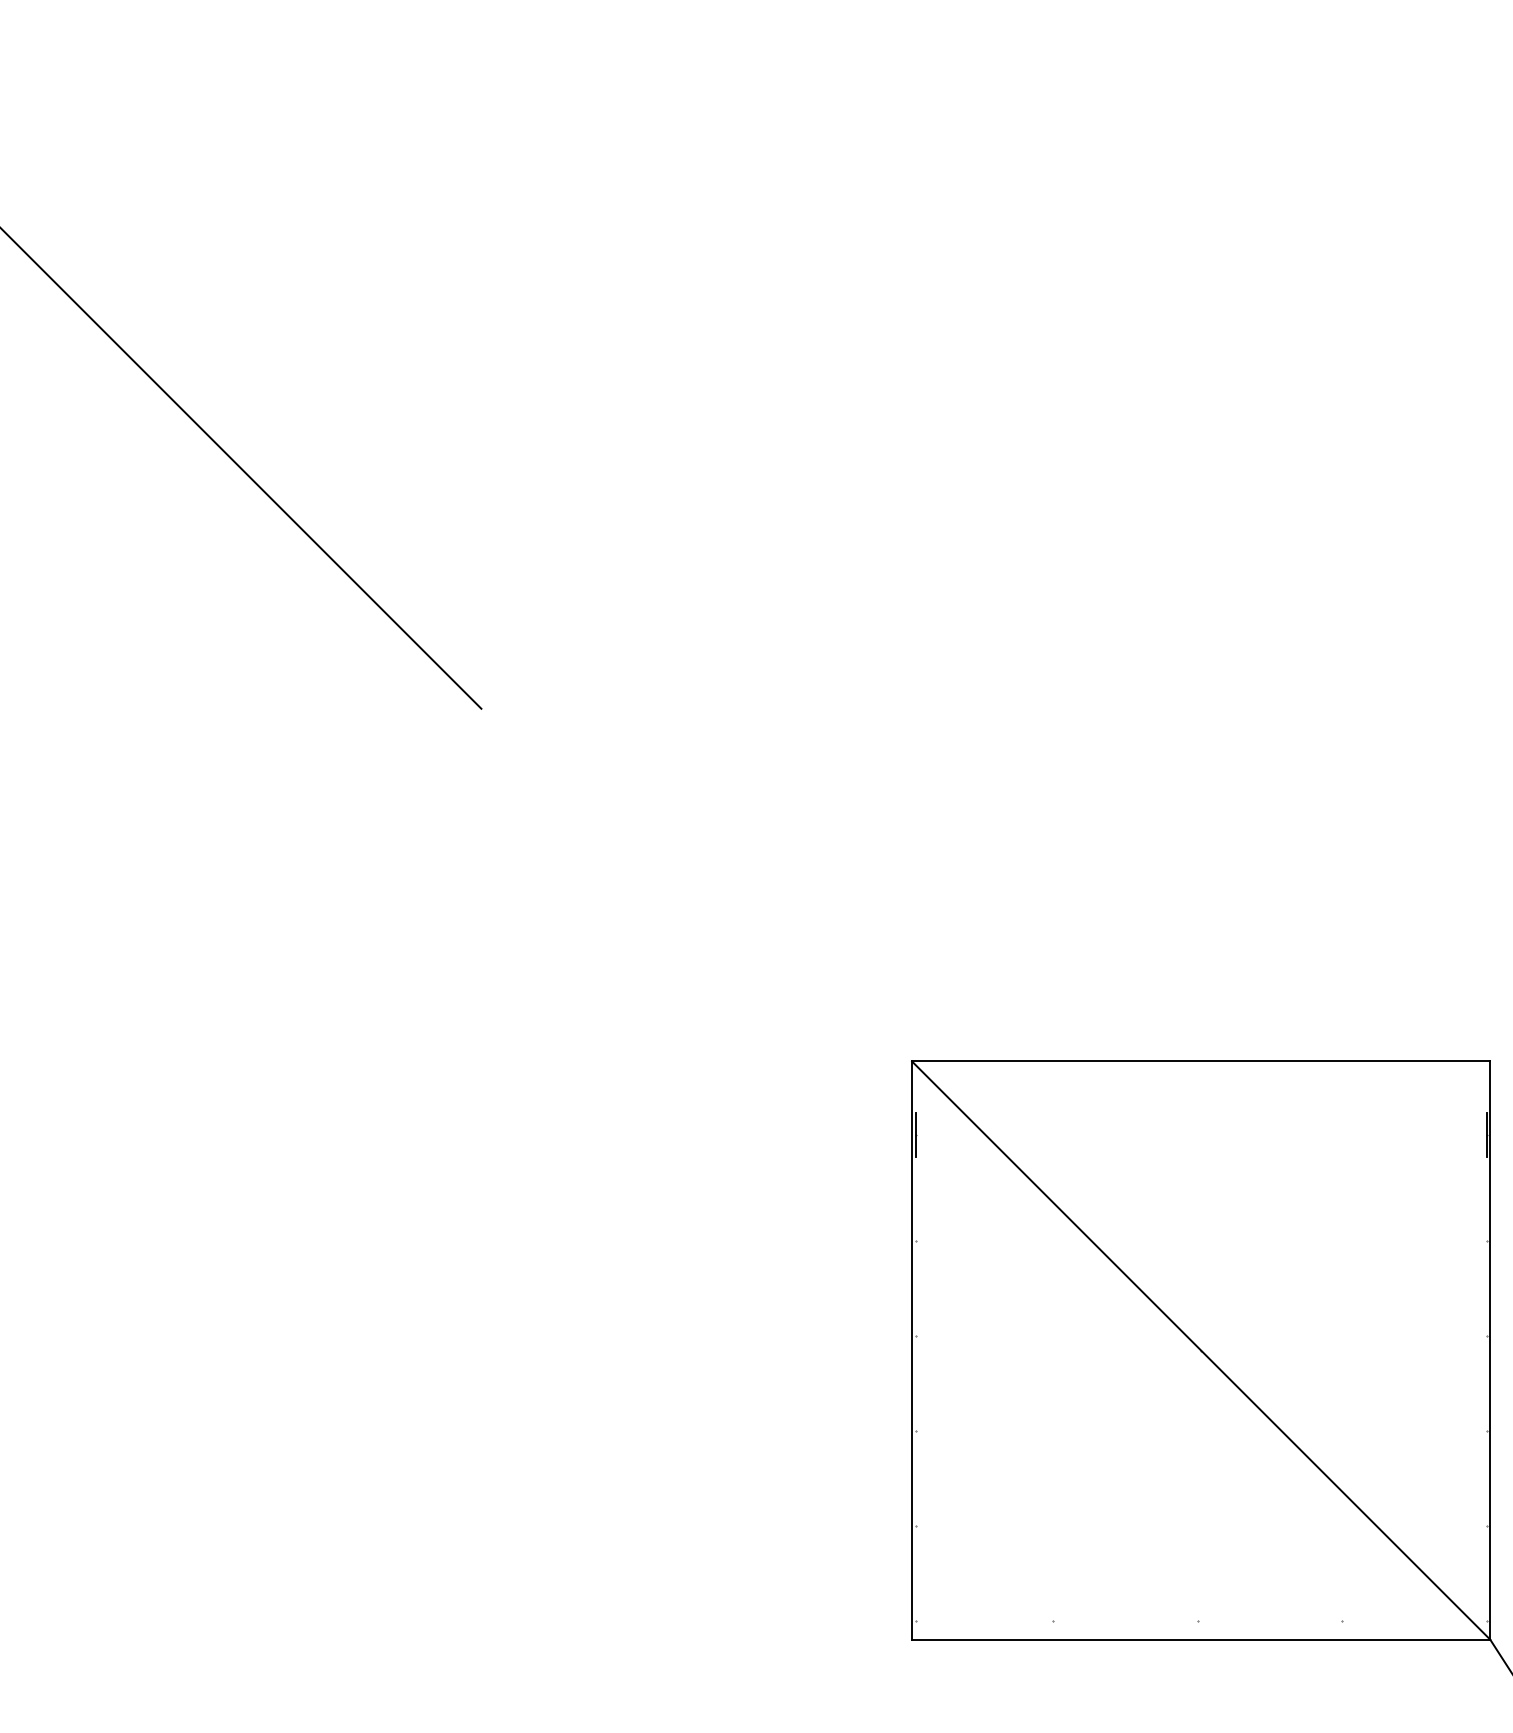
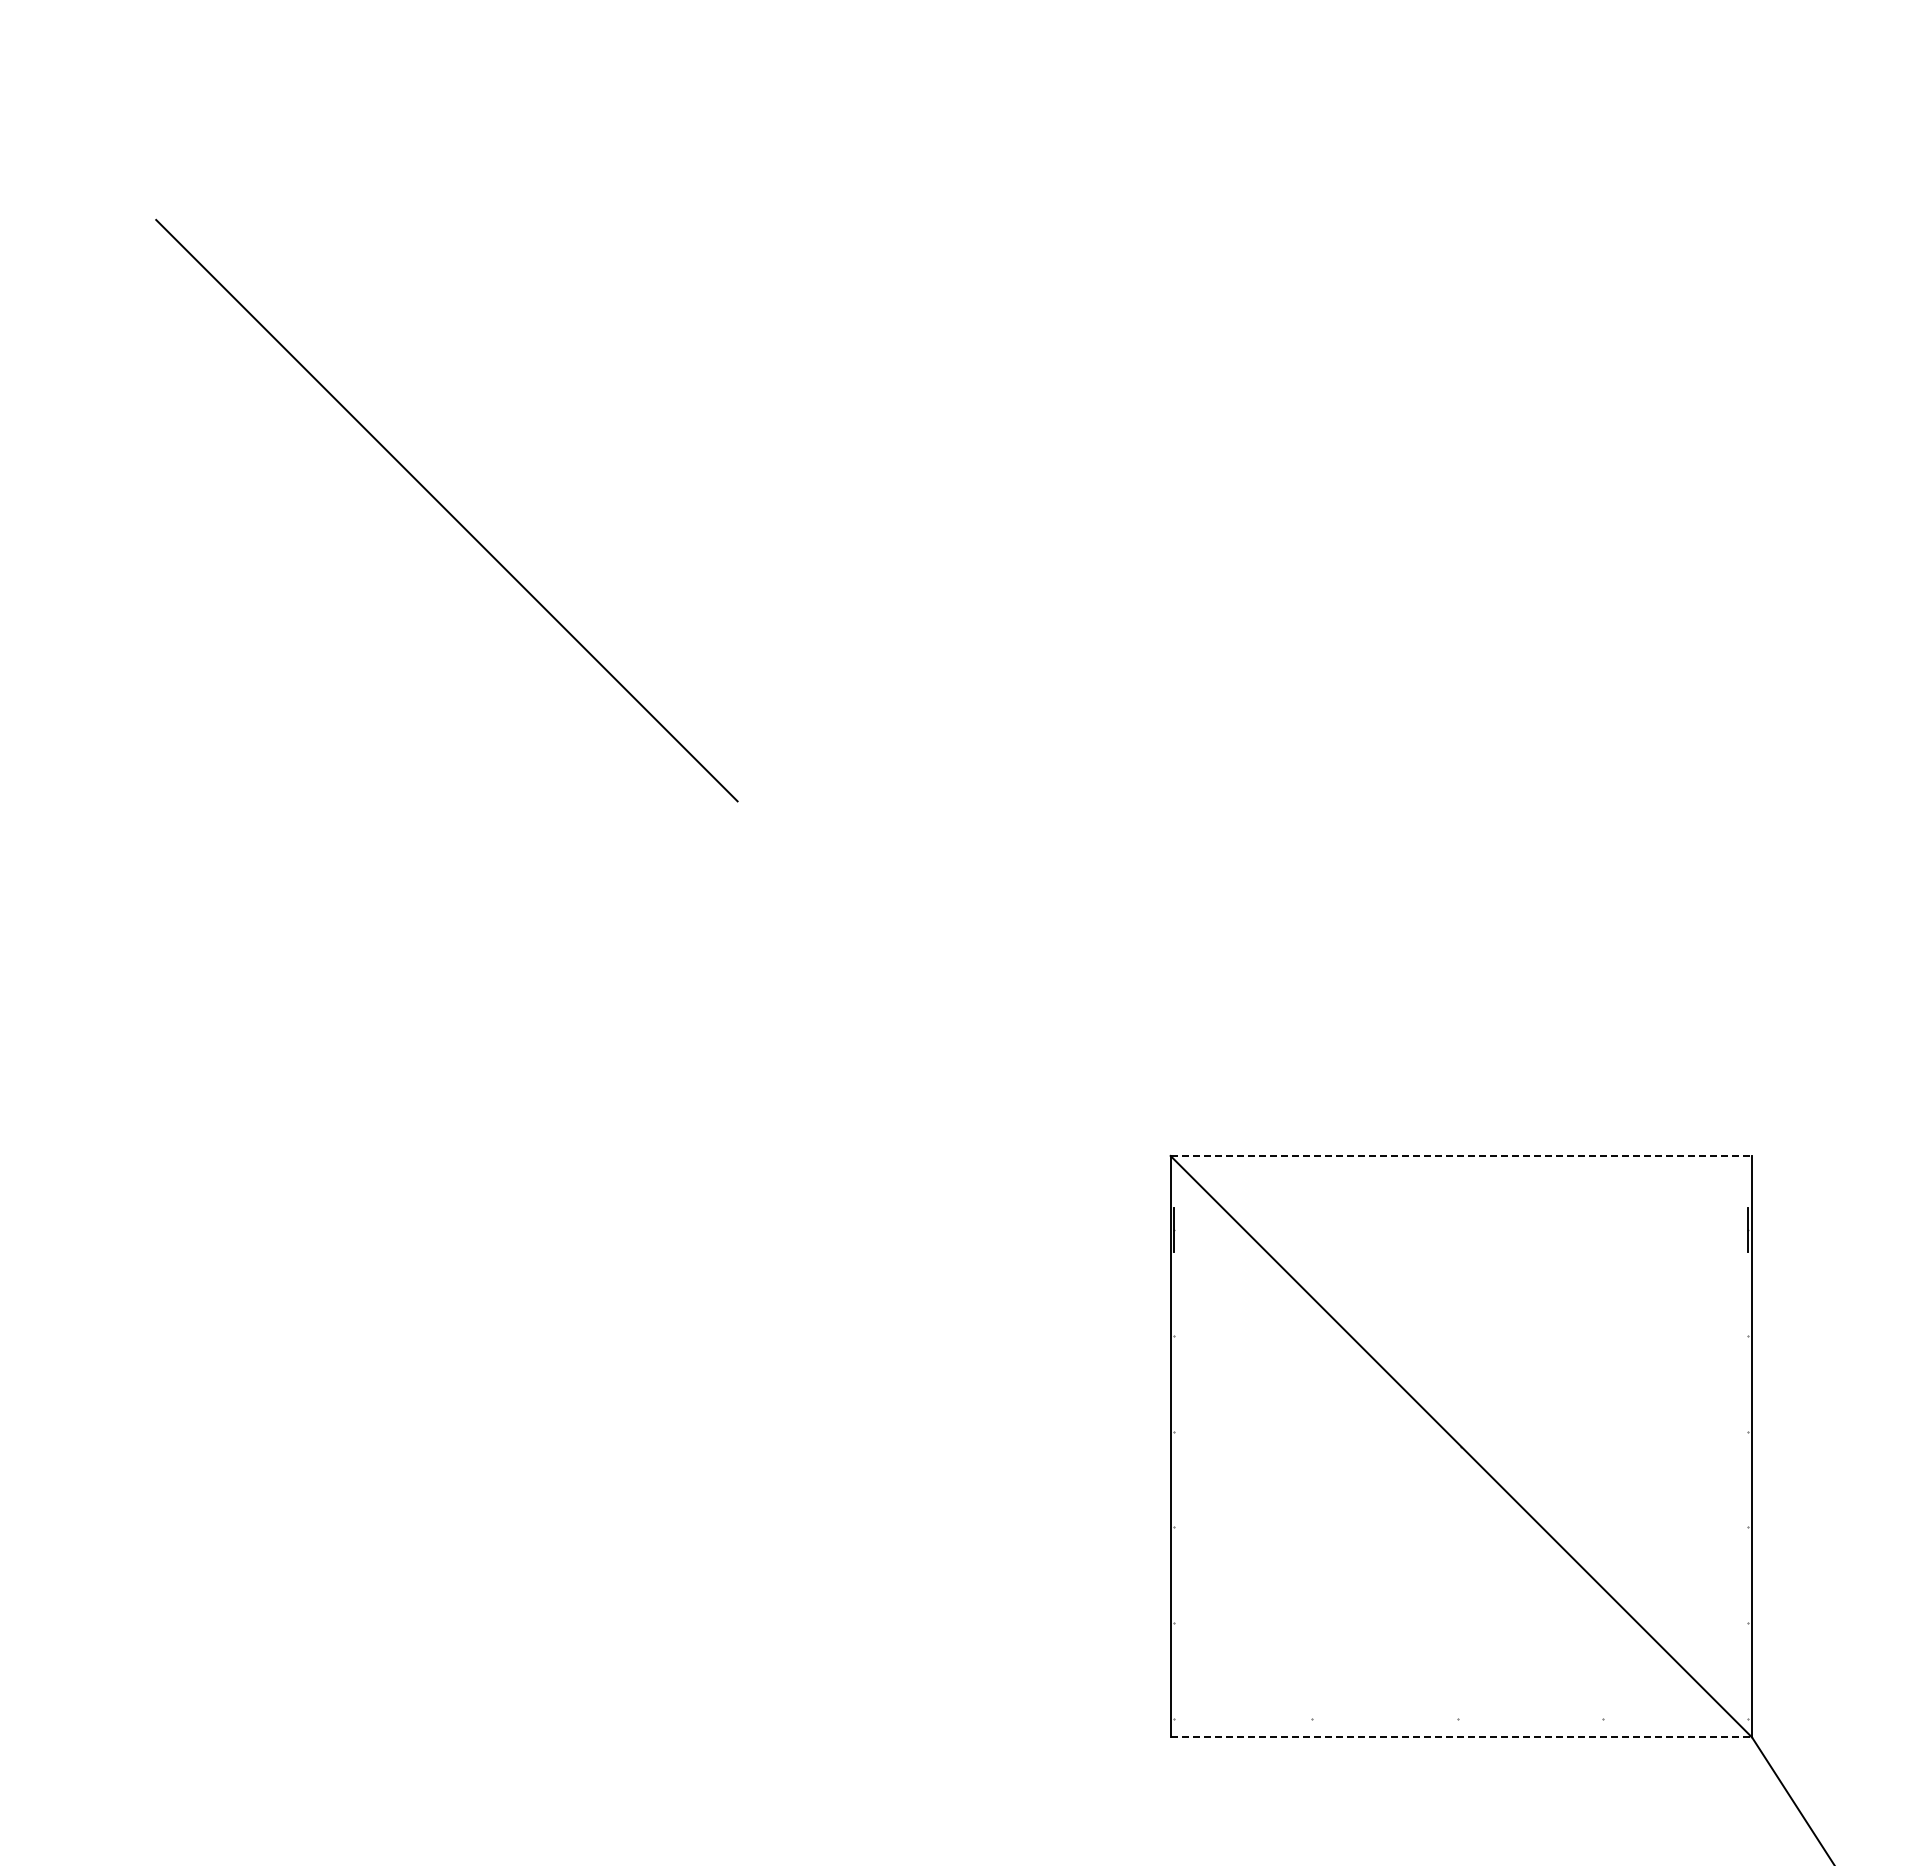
line: (1201, 1060) -> (1461, 1155), solid -> dashed
line: (1201, 1639) -> (1461, 1737), solid -> dashed

